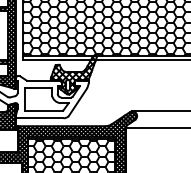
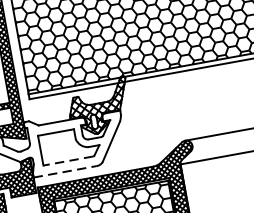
line: (43, 110) -> (68, 160), solid -> dashed
line: (39, 118) -> (64, 172), solid -> dashed

